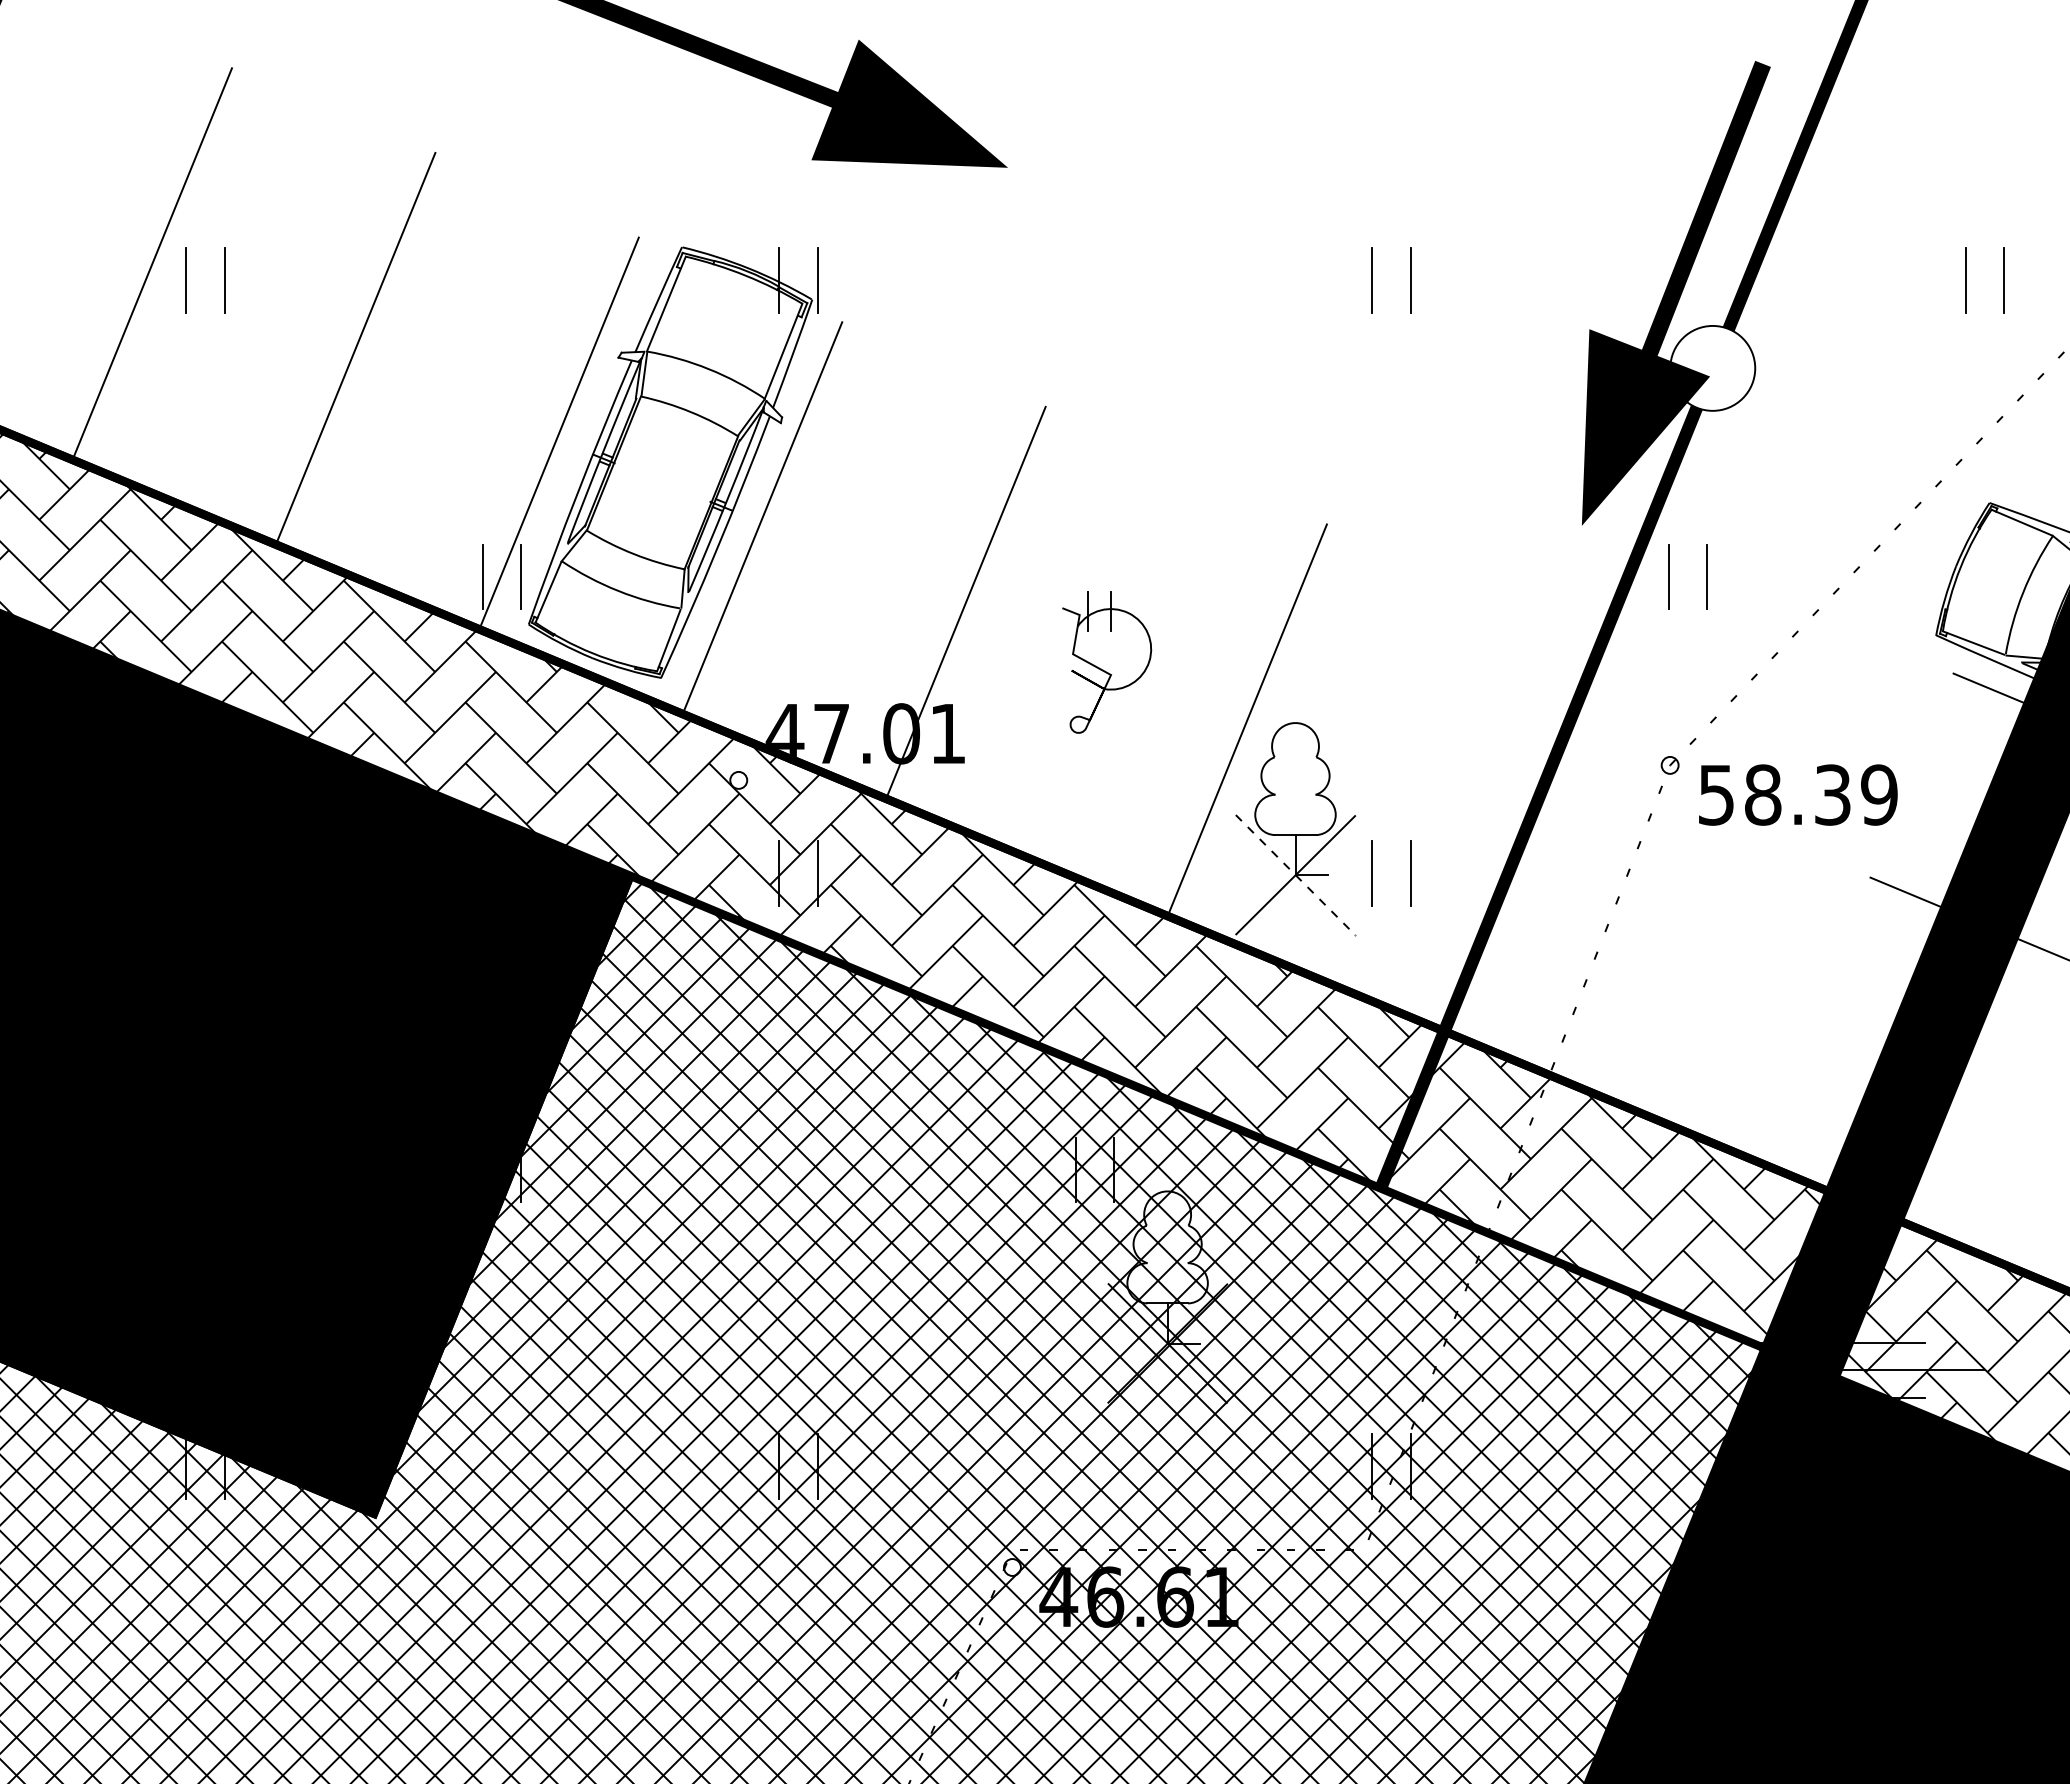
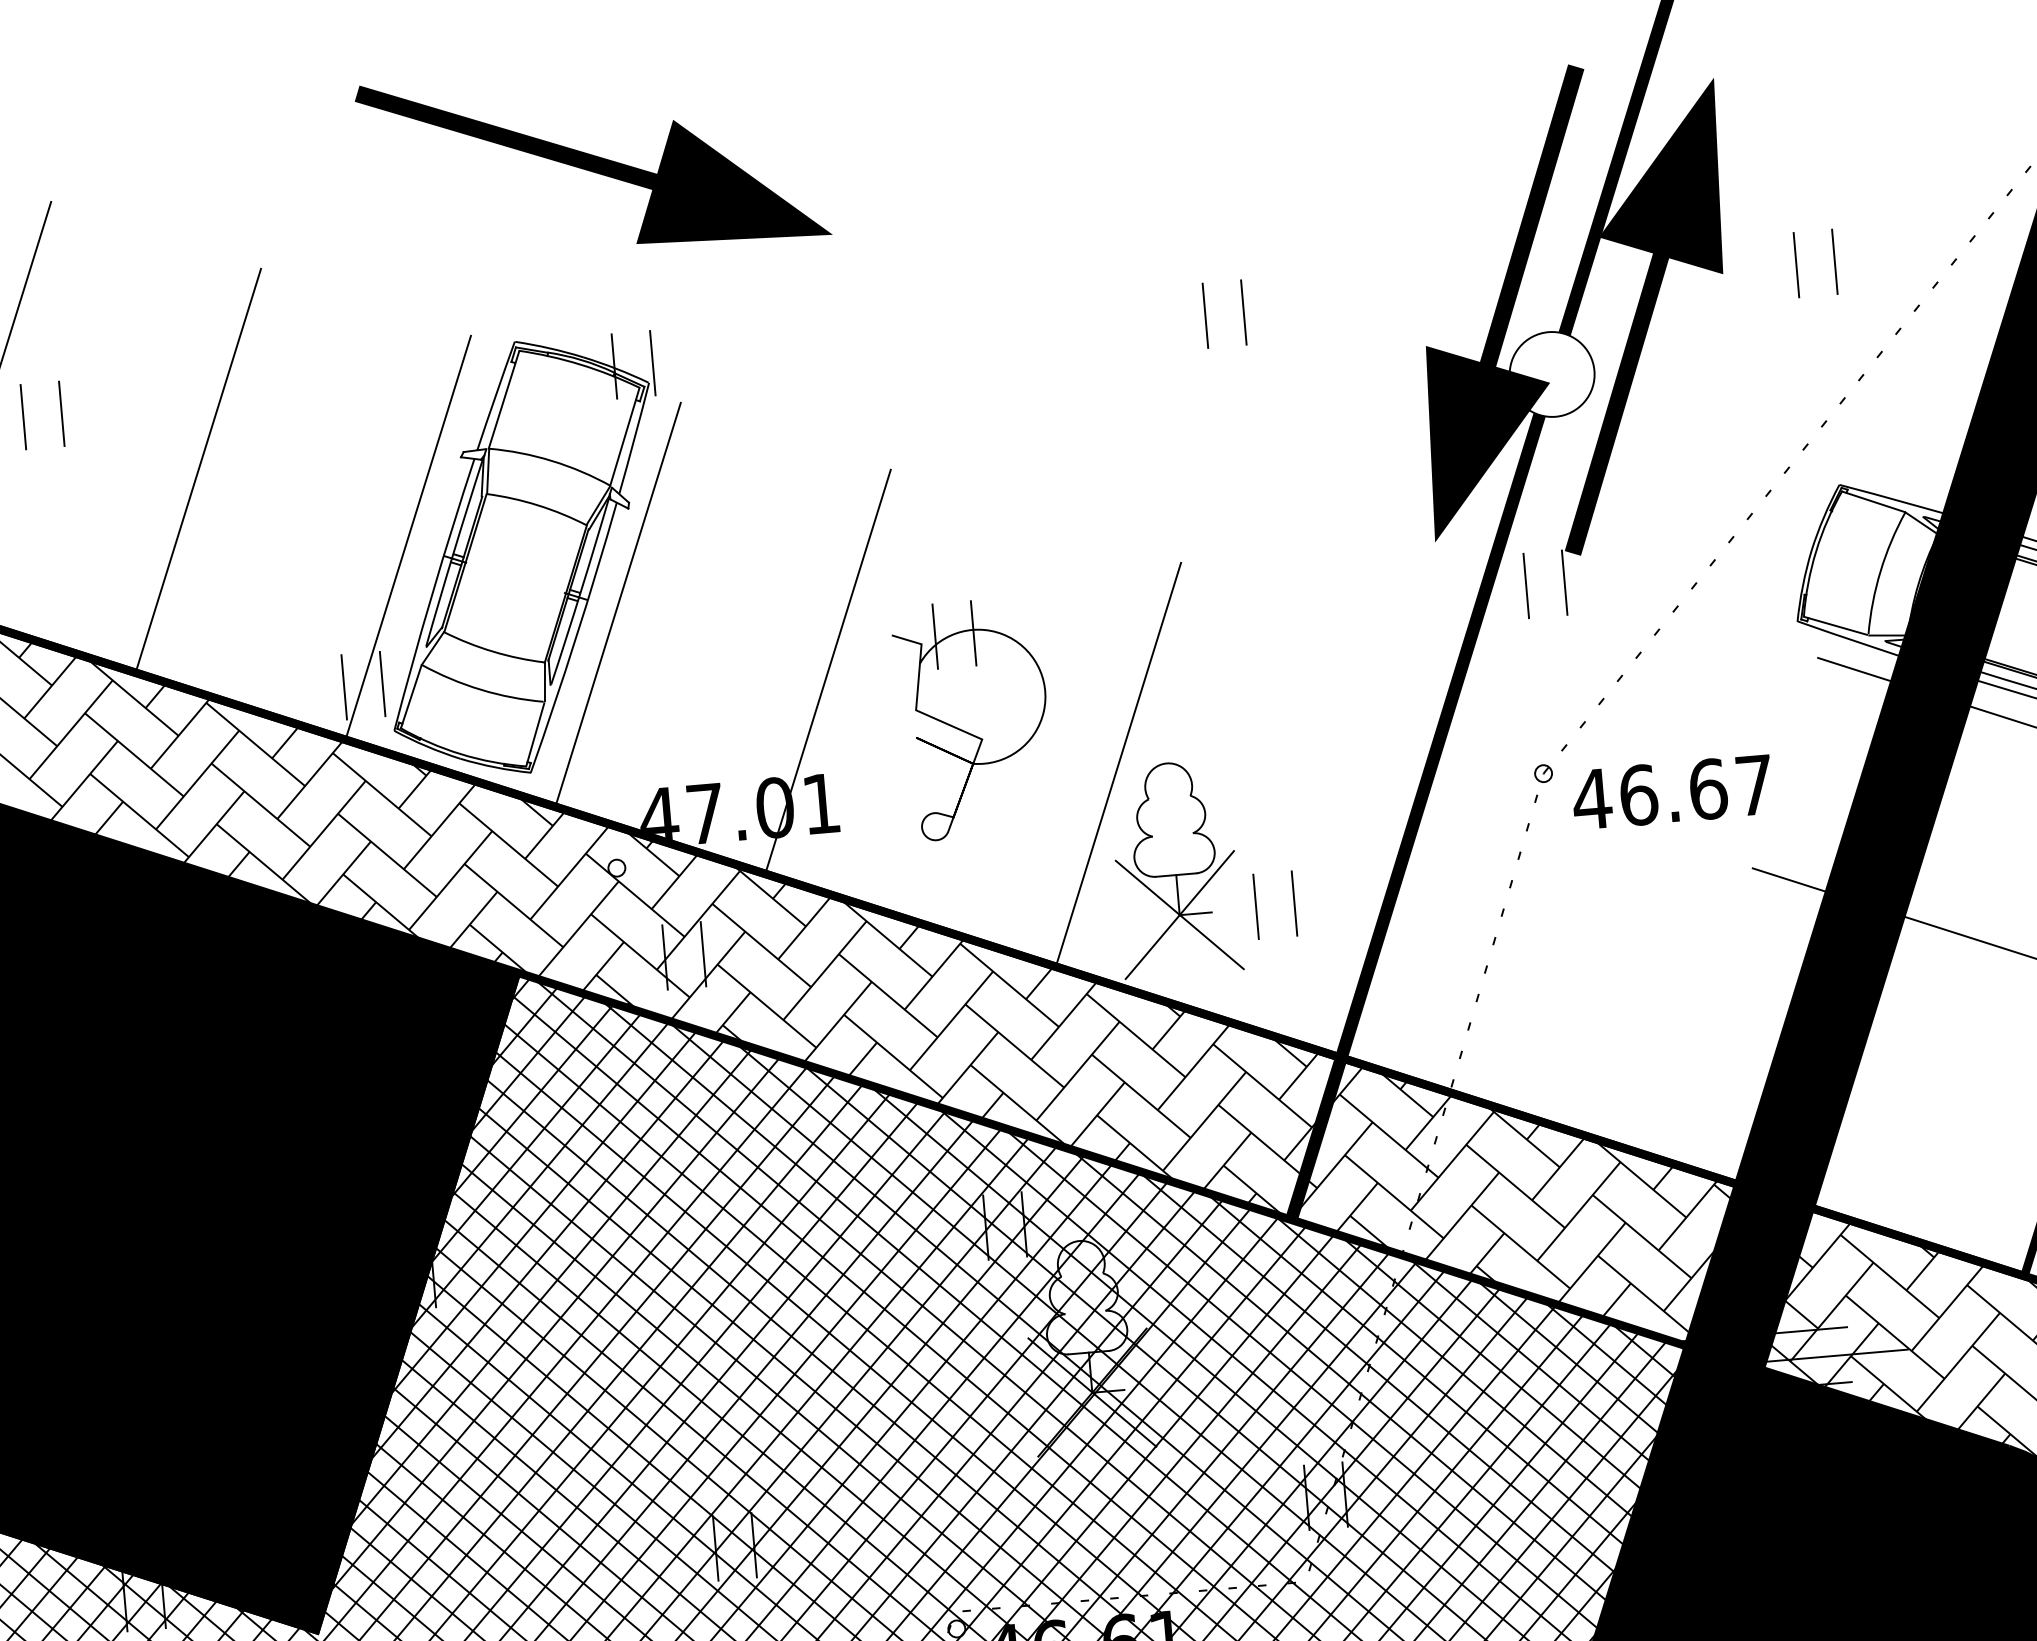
fill: (1804, 318) -> (1639, 316), added
part: (1106, 662) -> (973, 719), size x1.67
text: (1797, 794) -> (1672, 791), 58.39 -> 46.67
line: (1295, 875) -> (1179, 915), dashed -> solid

